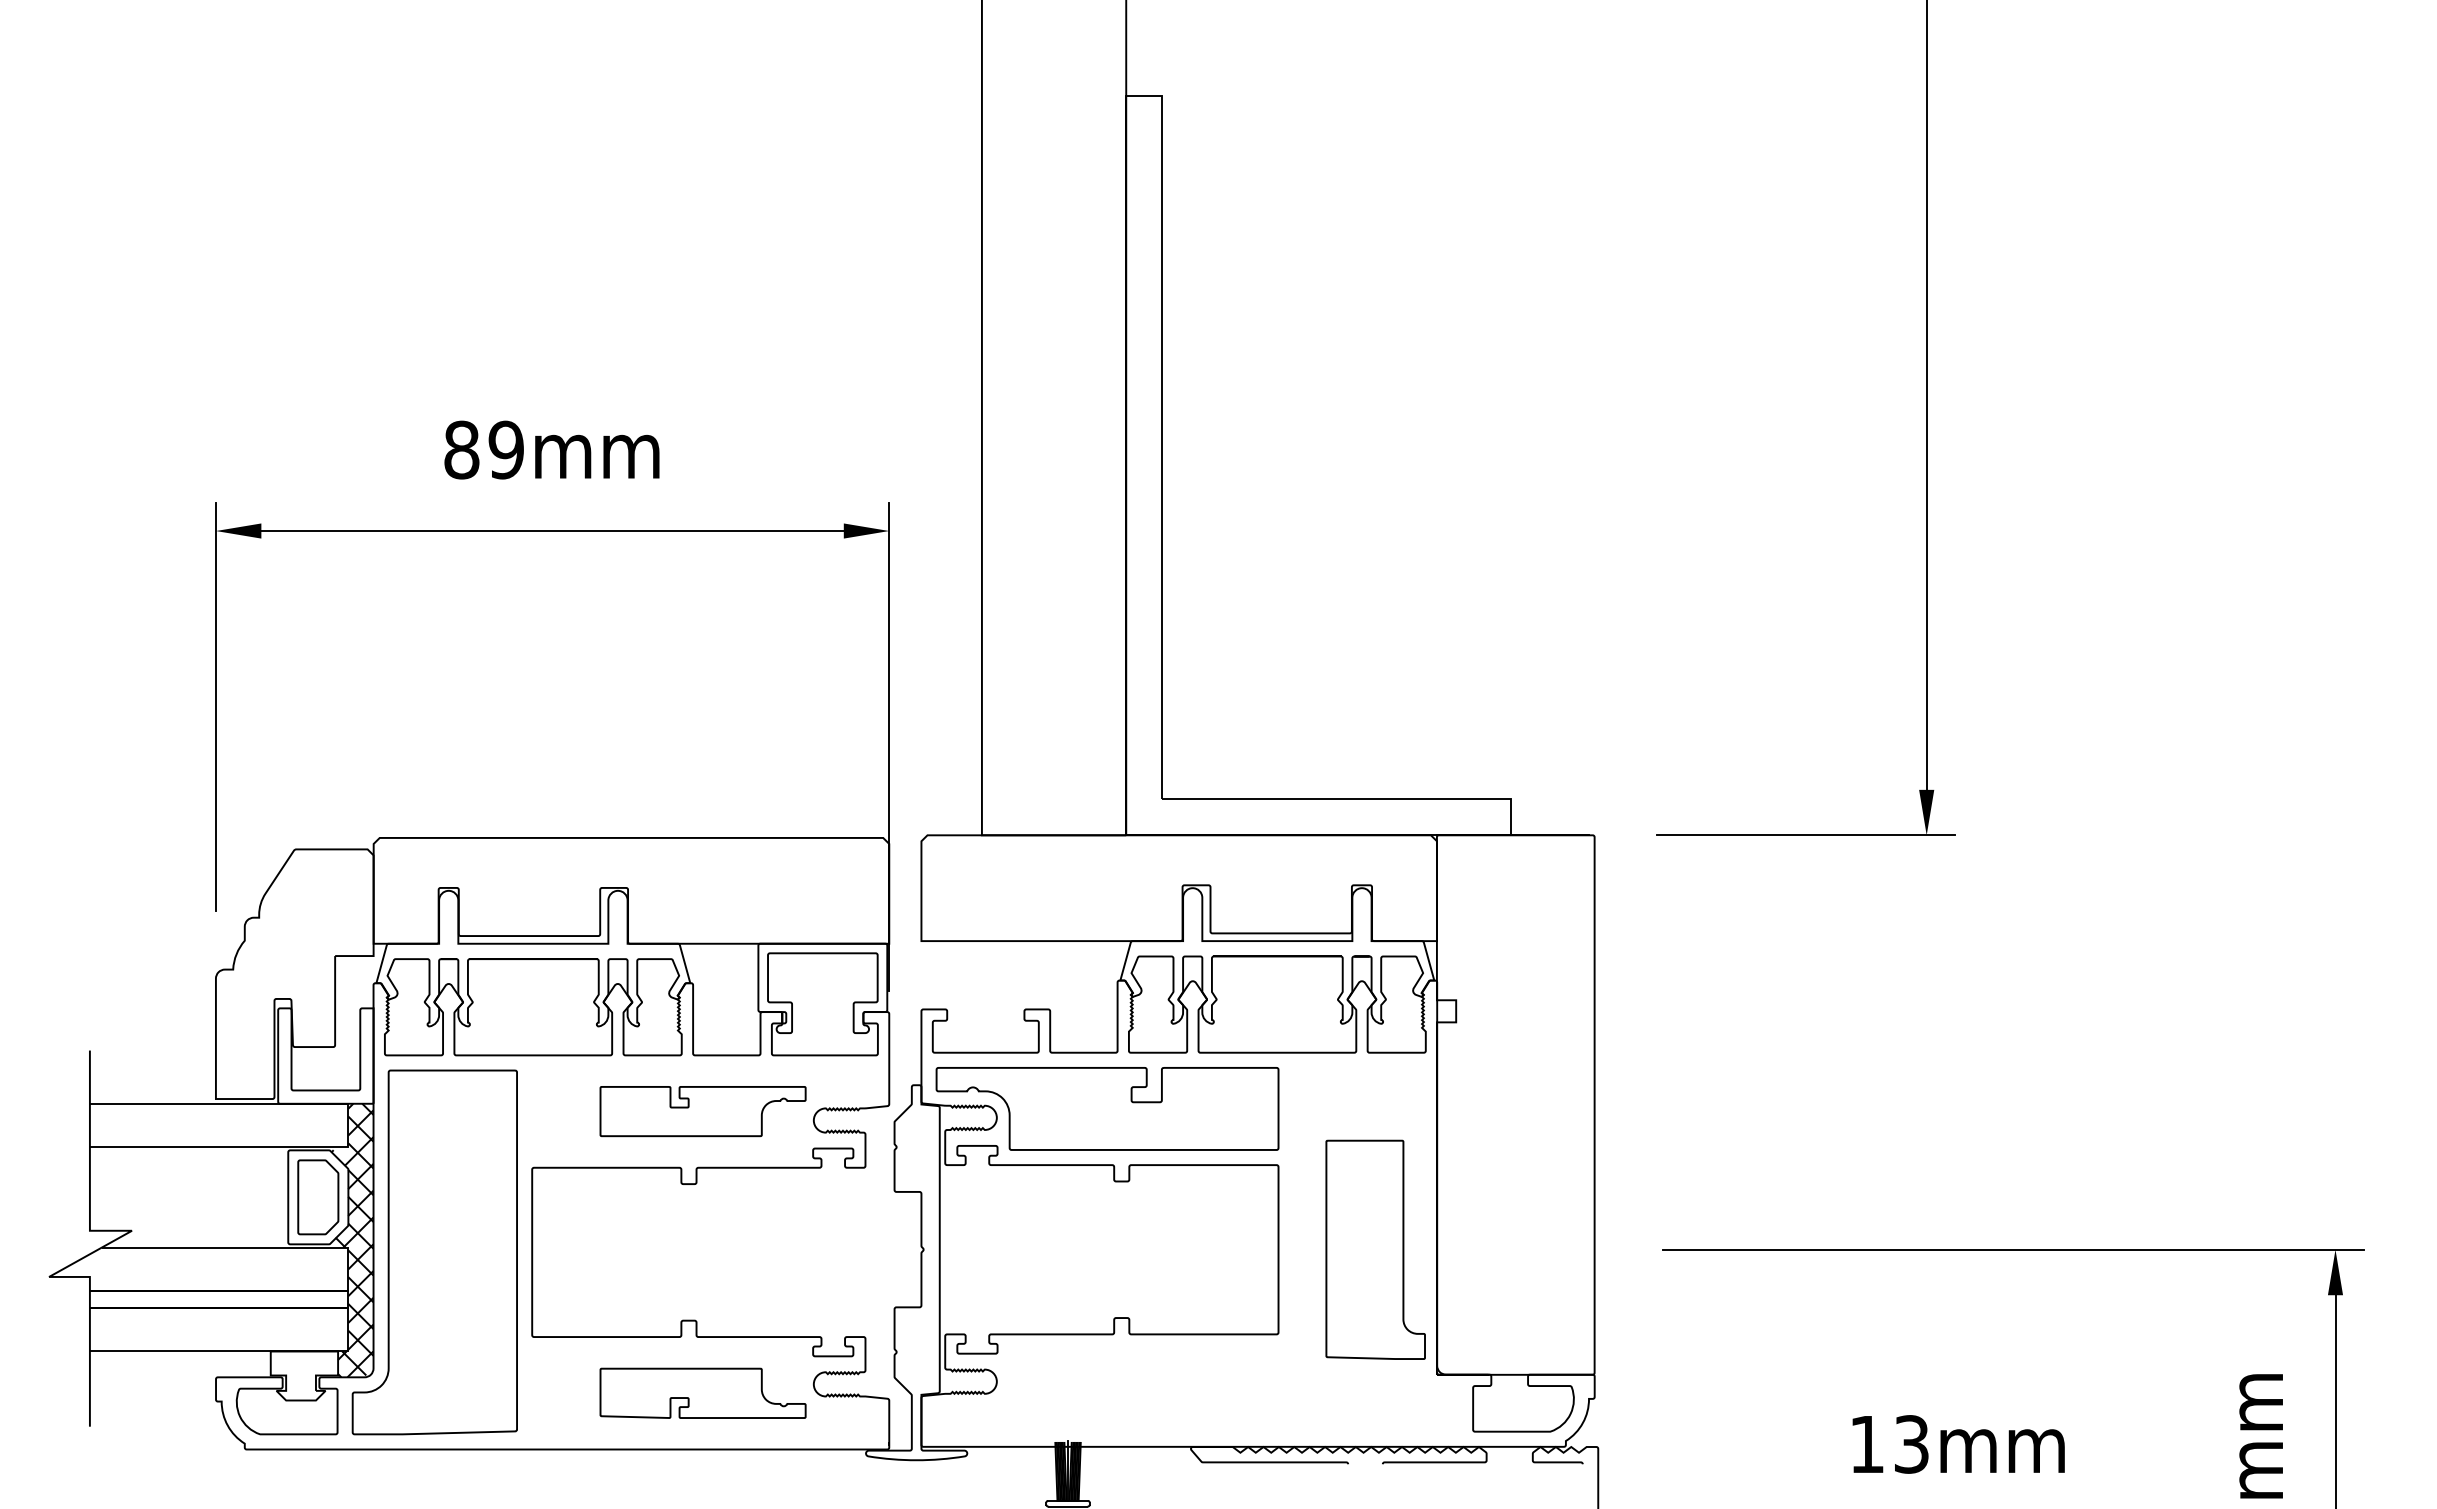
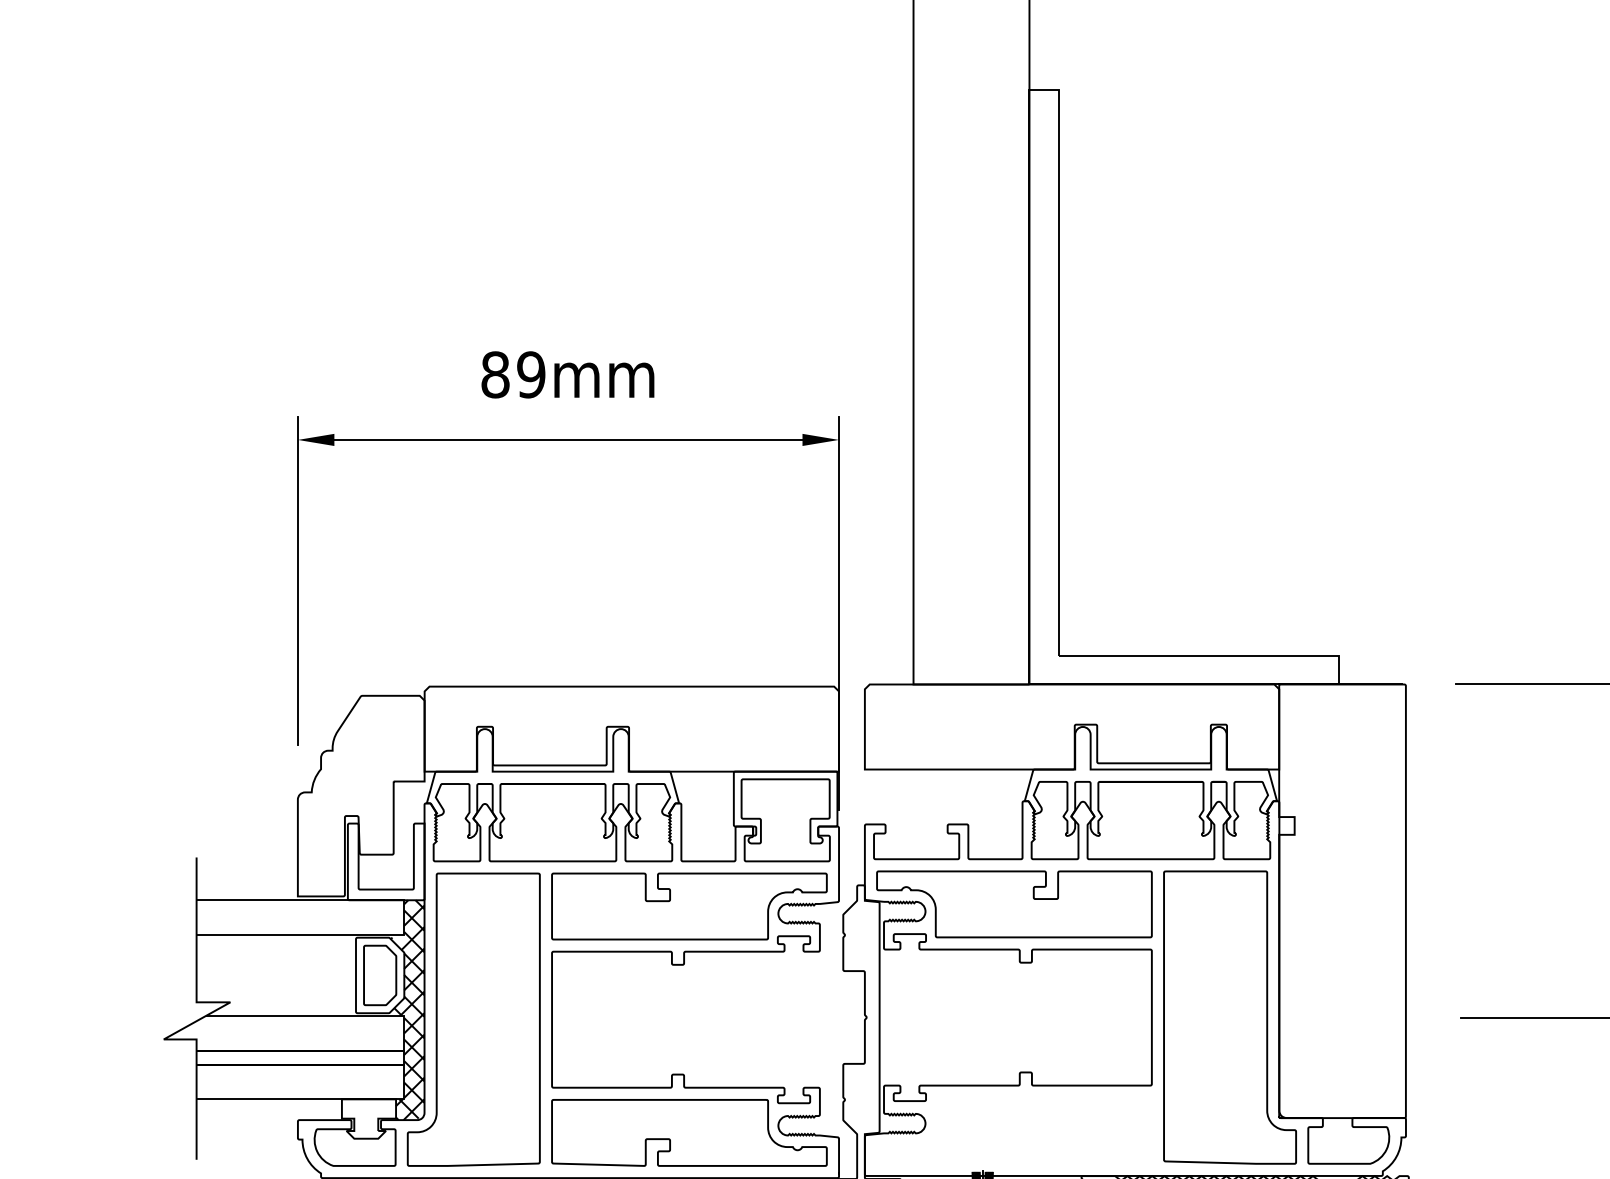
part: (702, 1111) -> (688, 906), size x1.67
part: (1375, 1249) -> (1229, 1017), size x1.67
part: (702, 1393) -> (688, 1133), size x1.67

